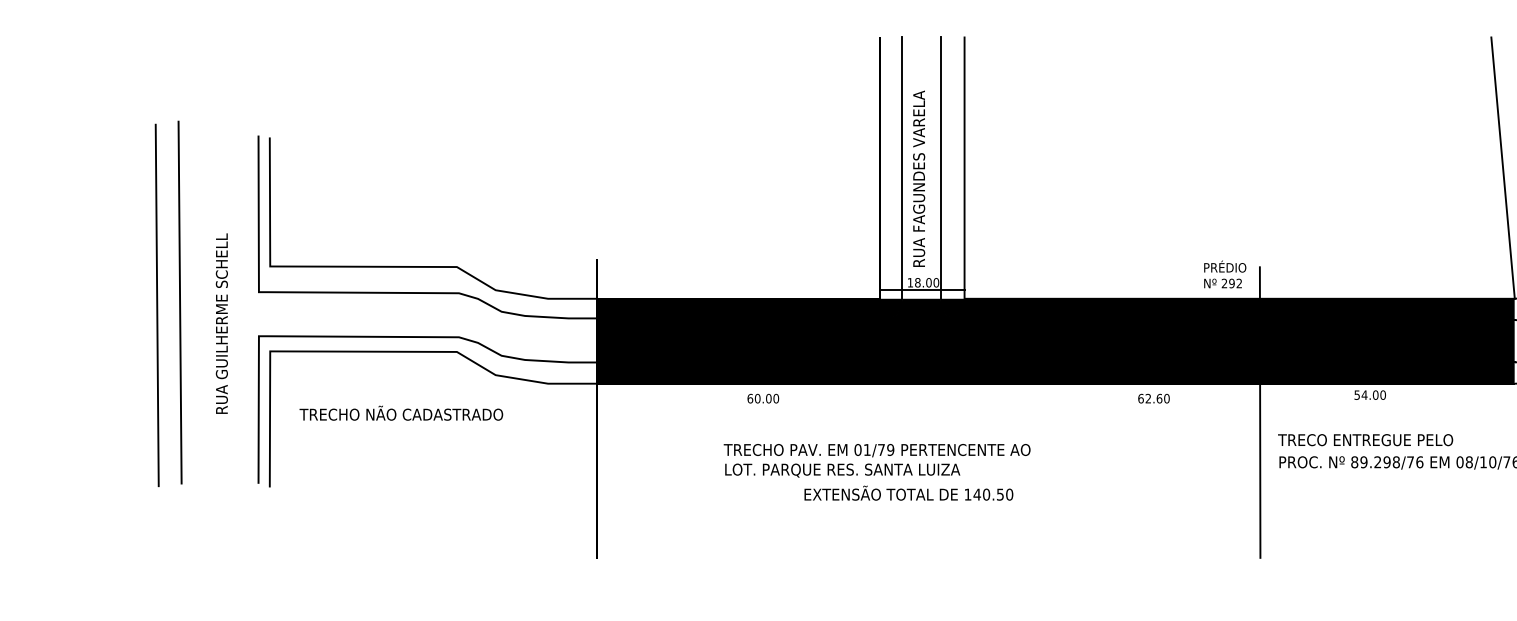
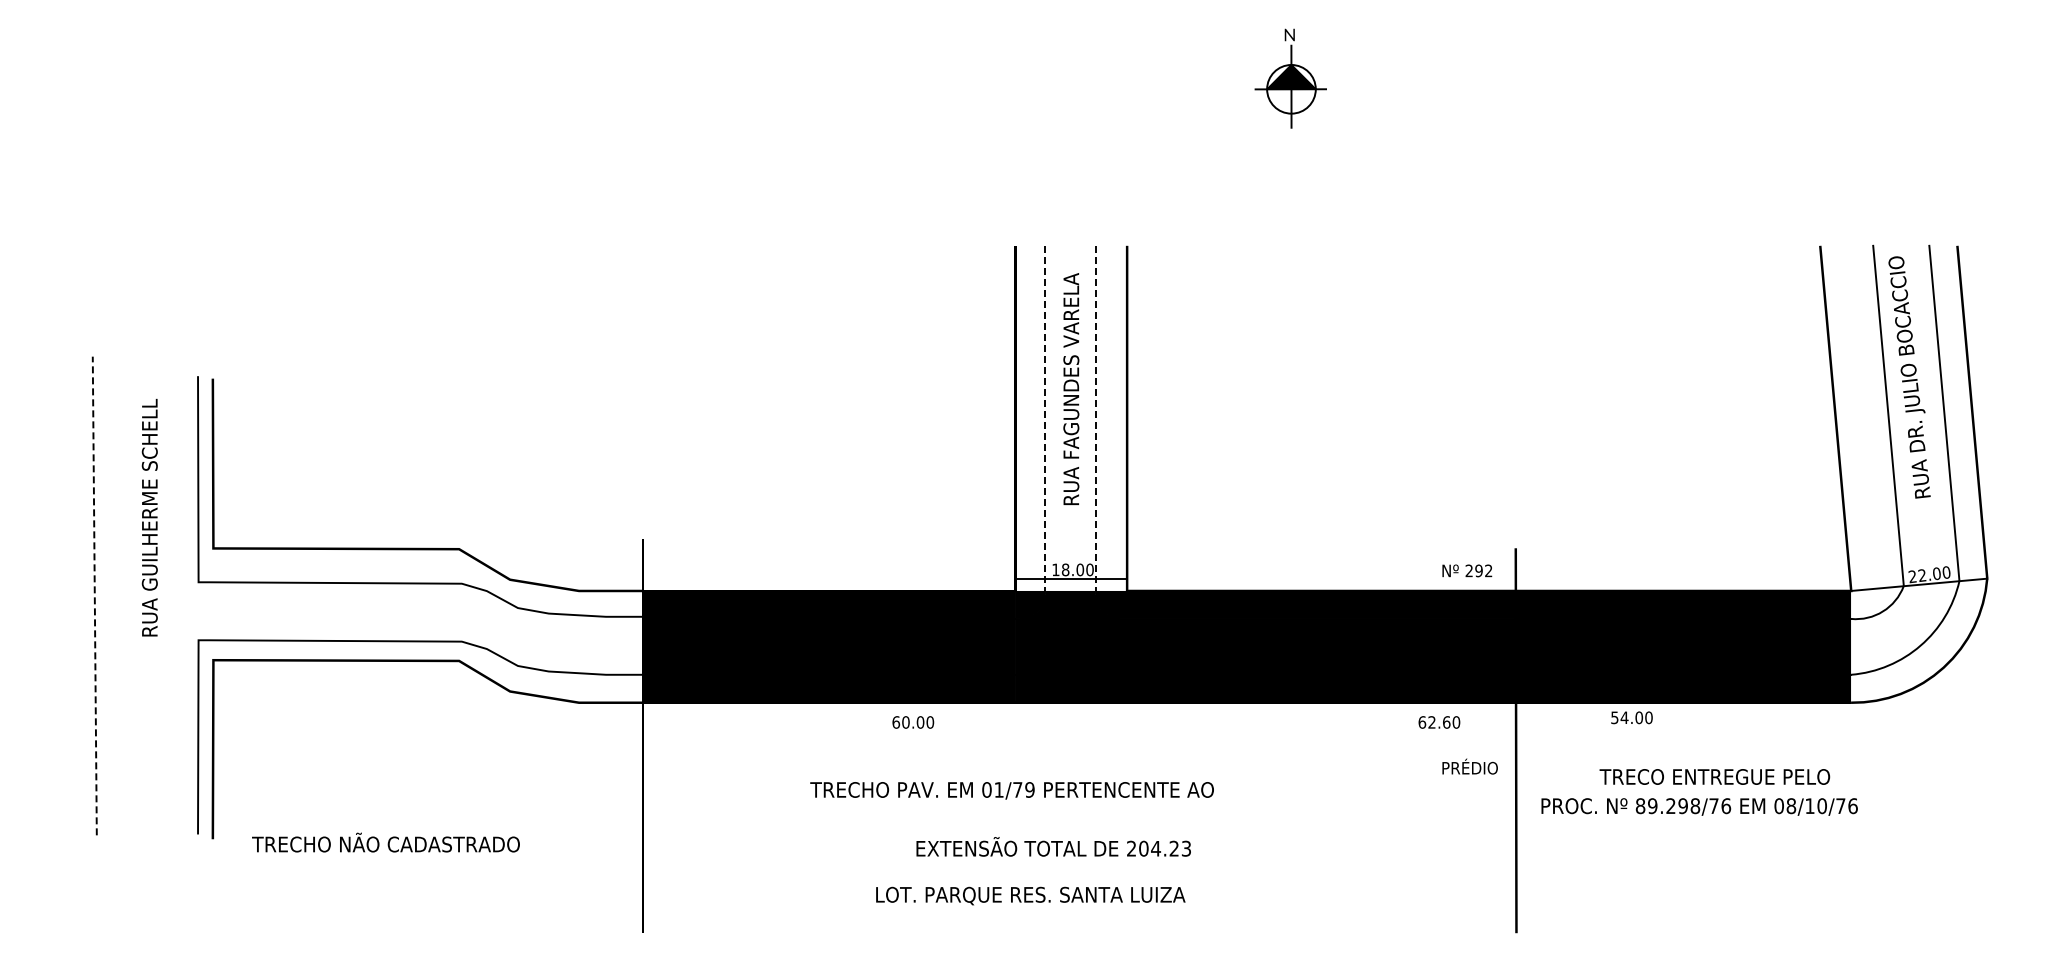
line: (902, 169) -> (1045, 420), solid -> dashed
line: (940, 169) -> (1095, 420), solid -> dashed
text: (919, 178) -> (1071, 388), moved
text: (1224, 266) -> (1469, 766), moved
line: (179, 302) -> (94, 595), solid -> dashed
line: (157, 305) -> (64, 599), removed
text: (221, 323) -> (149, 517), moved
text: (1369, 394) -> (1631, 717), moved
text: (763, 398) -> (913, 722), moved
text: (1154, 398) -> (1439, 722), moved
text: (400, 413) -> (385, 842), moved
text: (1365, 439) -> (1714, 776), moved
text: (842, 470) -> (1030, 895), moved
text: (989, 494) -> (1159, 848), 140.50 -> 204.23

